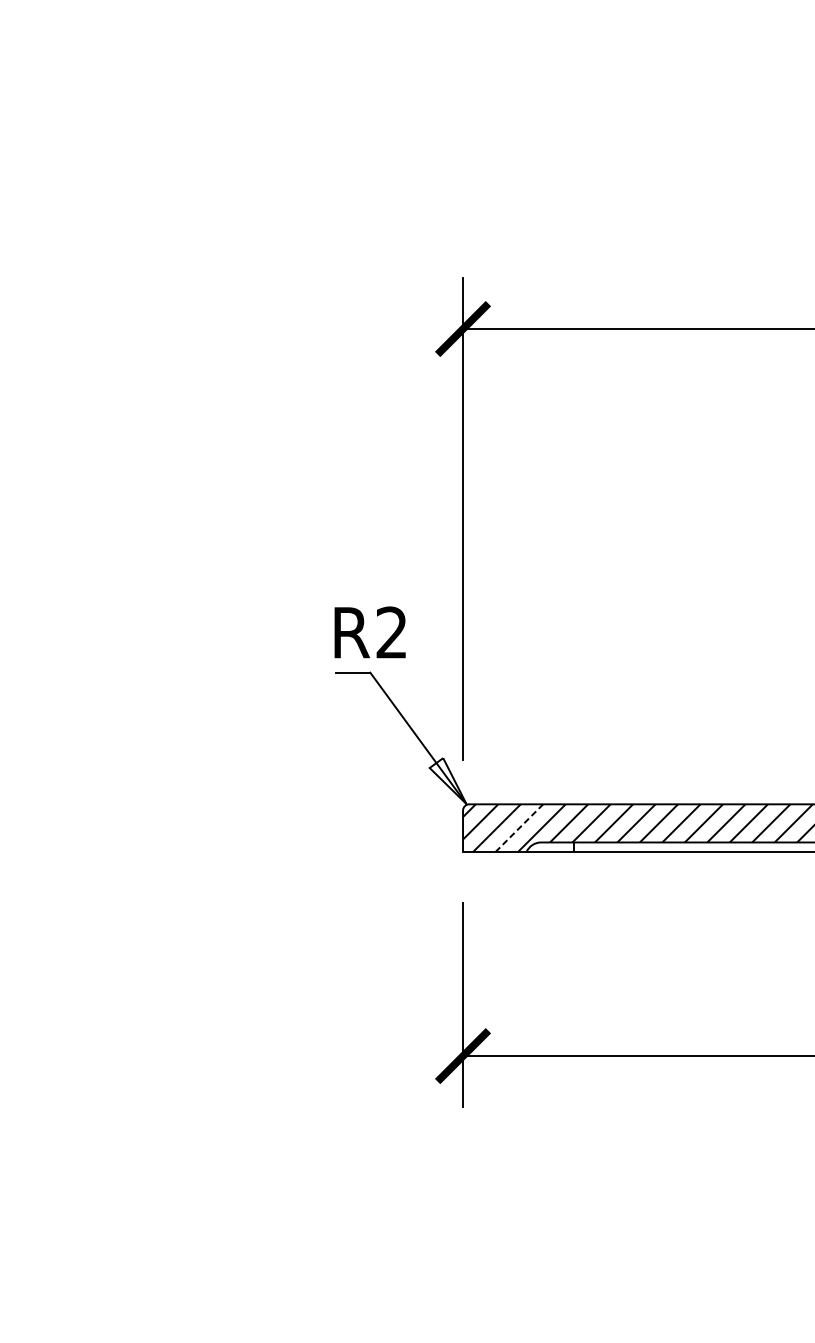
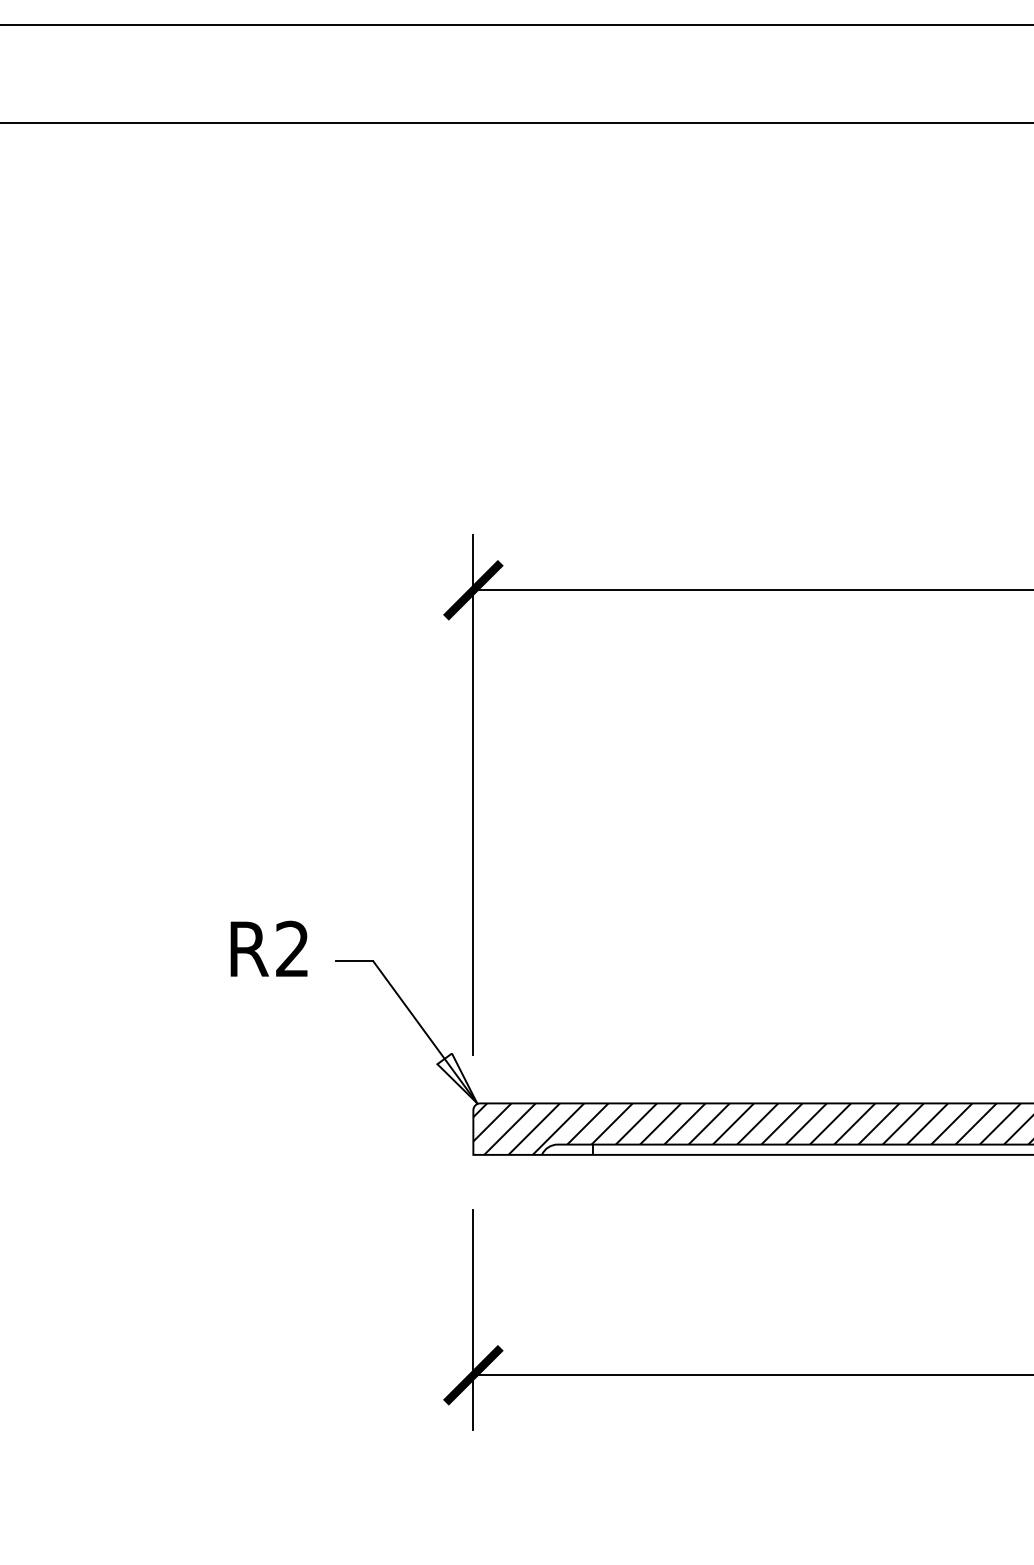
text: (369, 632) -> (268, 948), moved
line: (519, 827) -> (534, 1128), dashed -> solid

